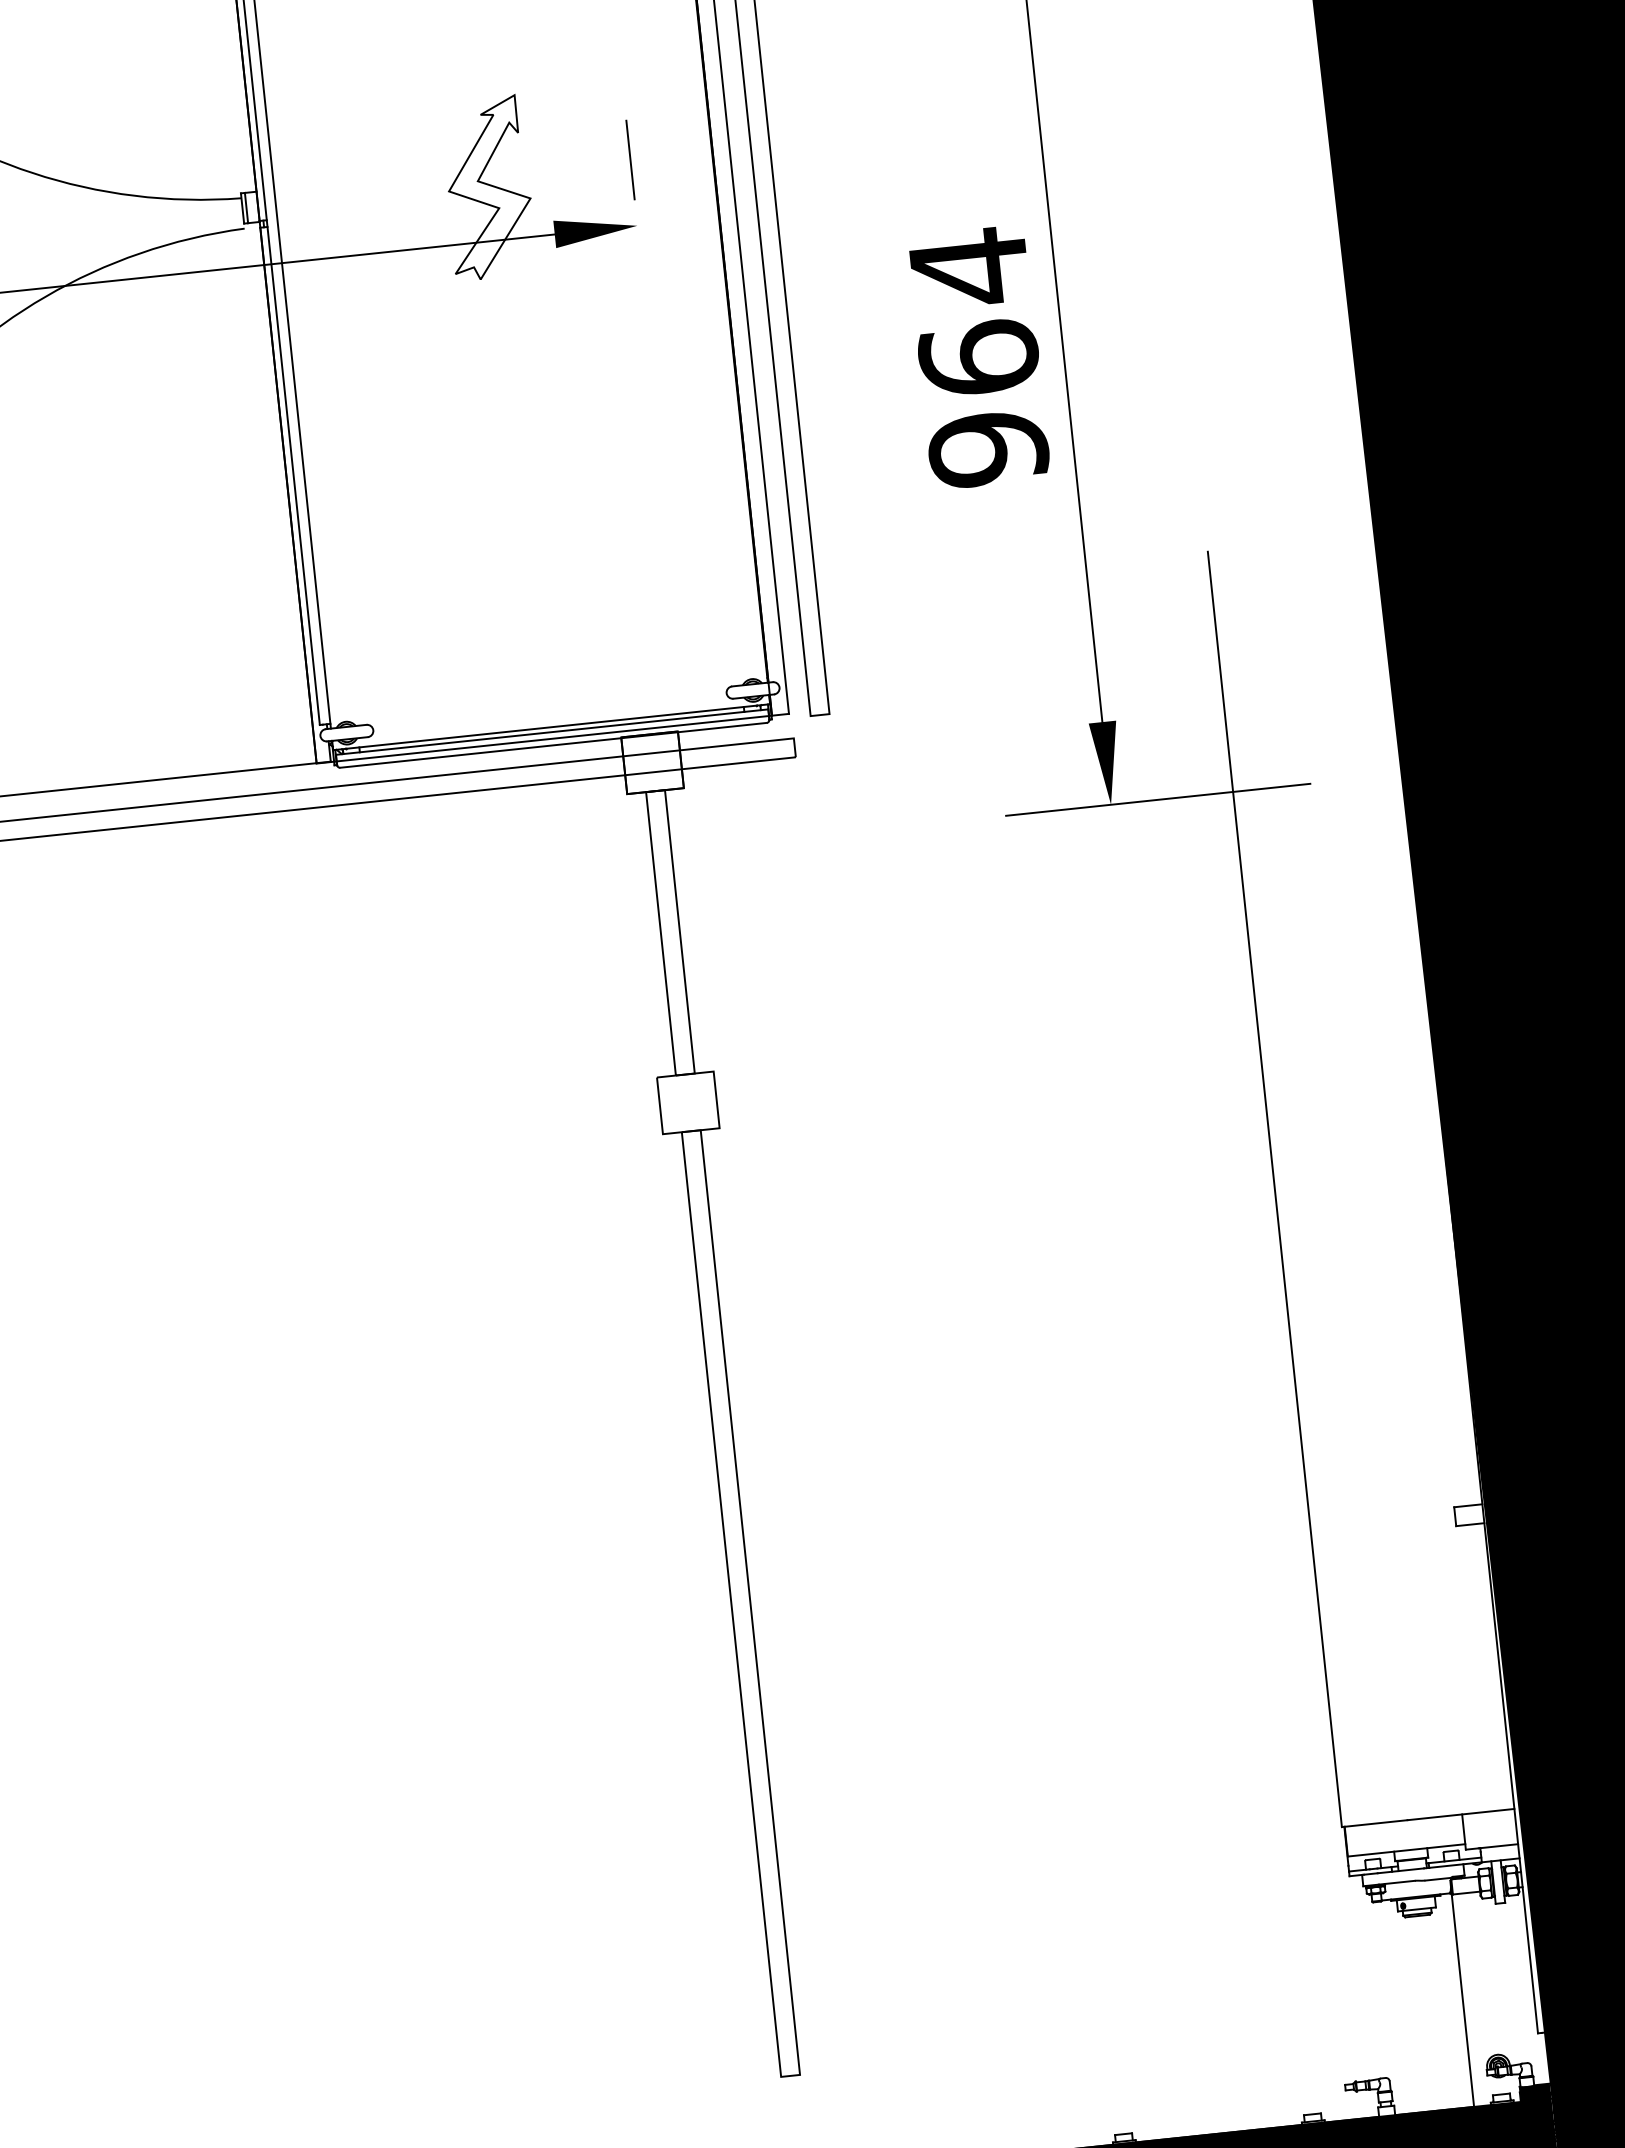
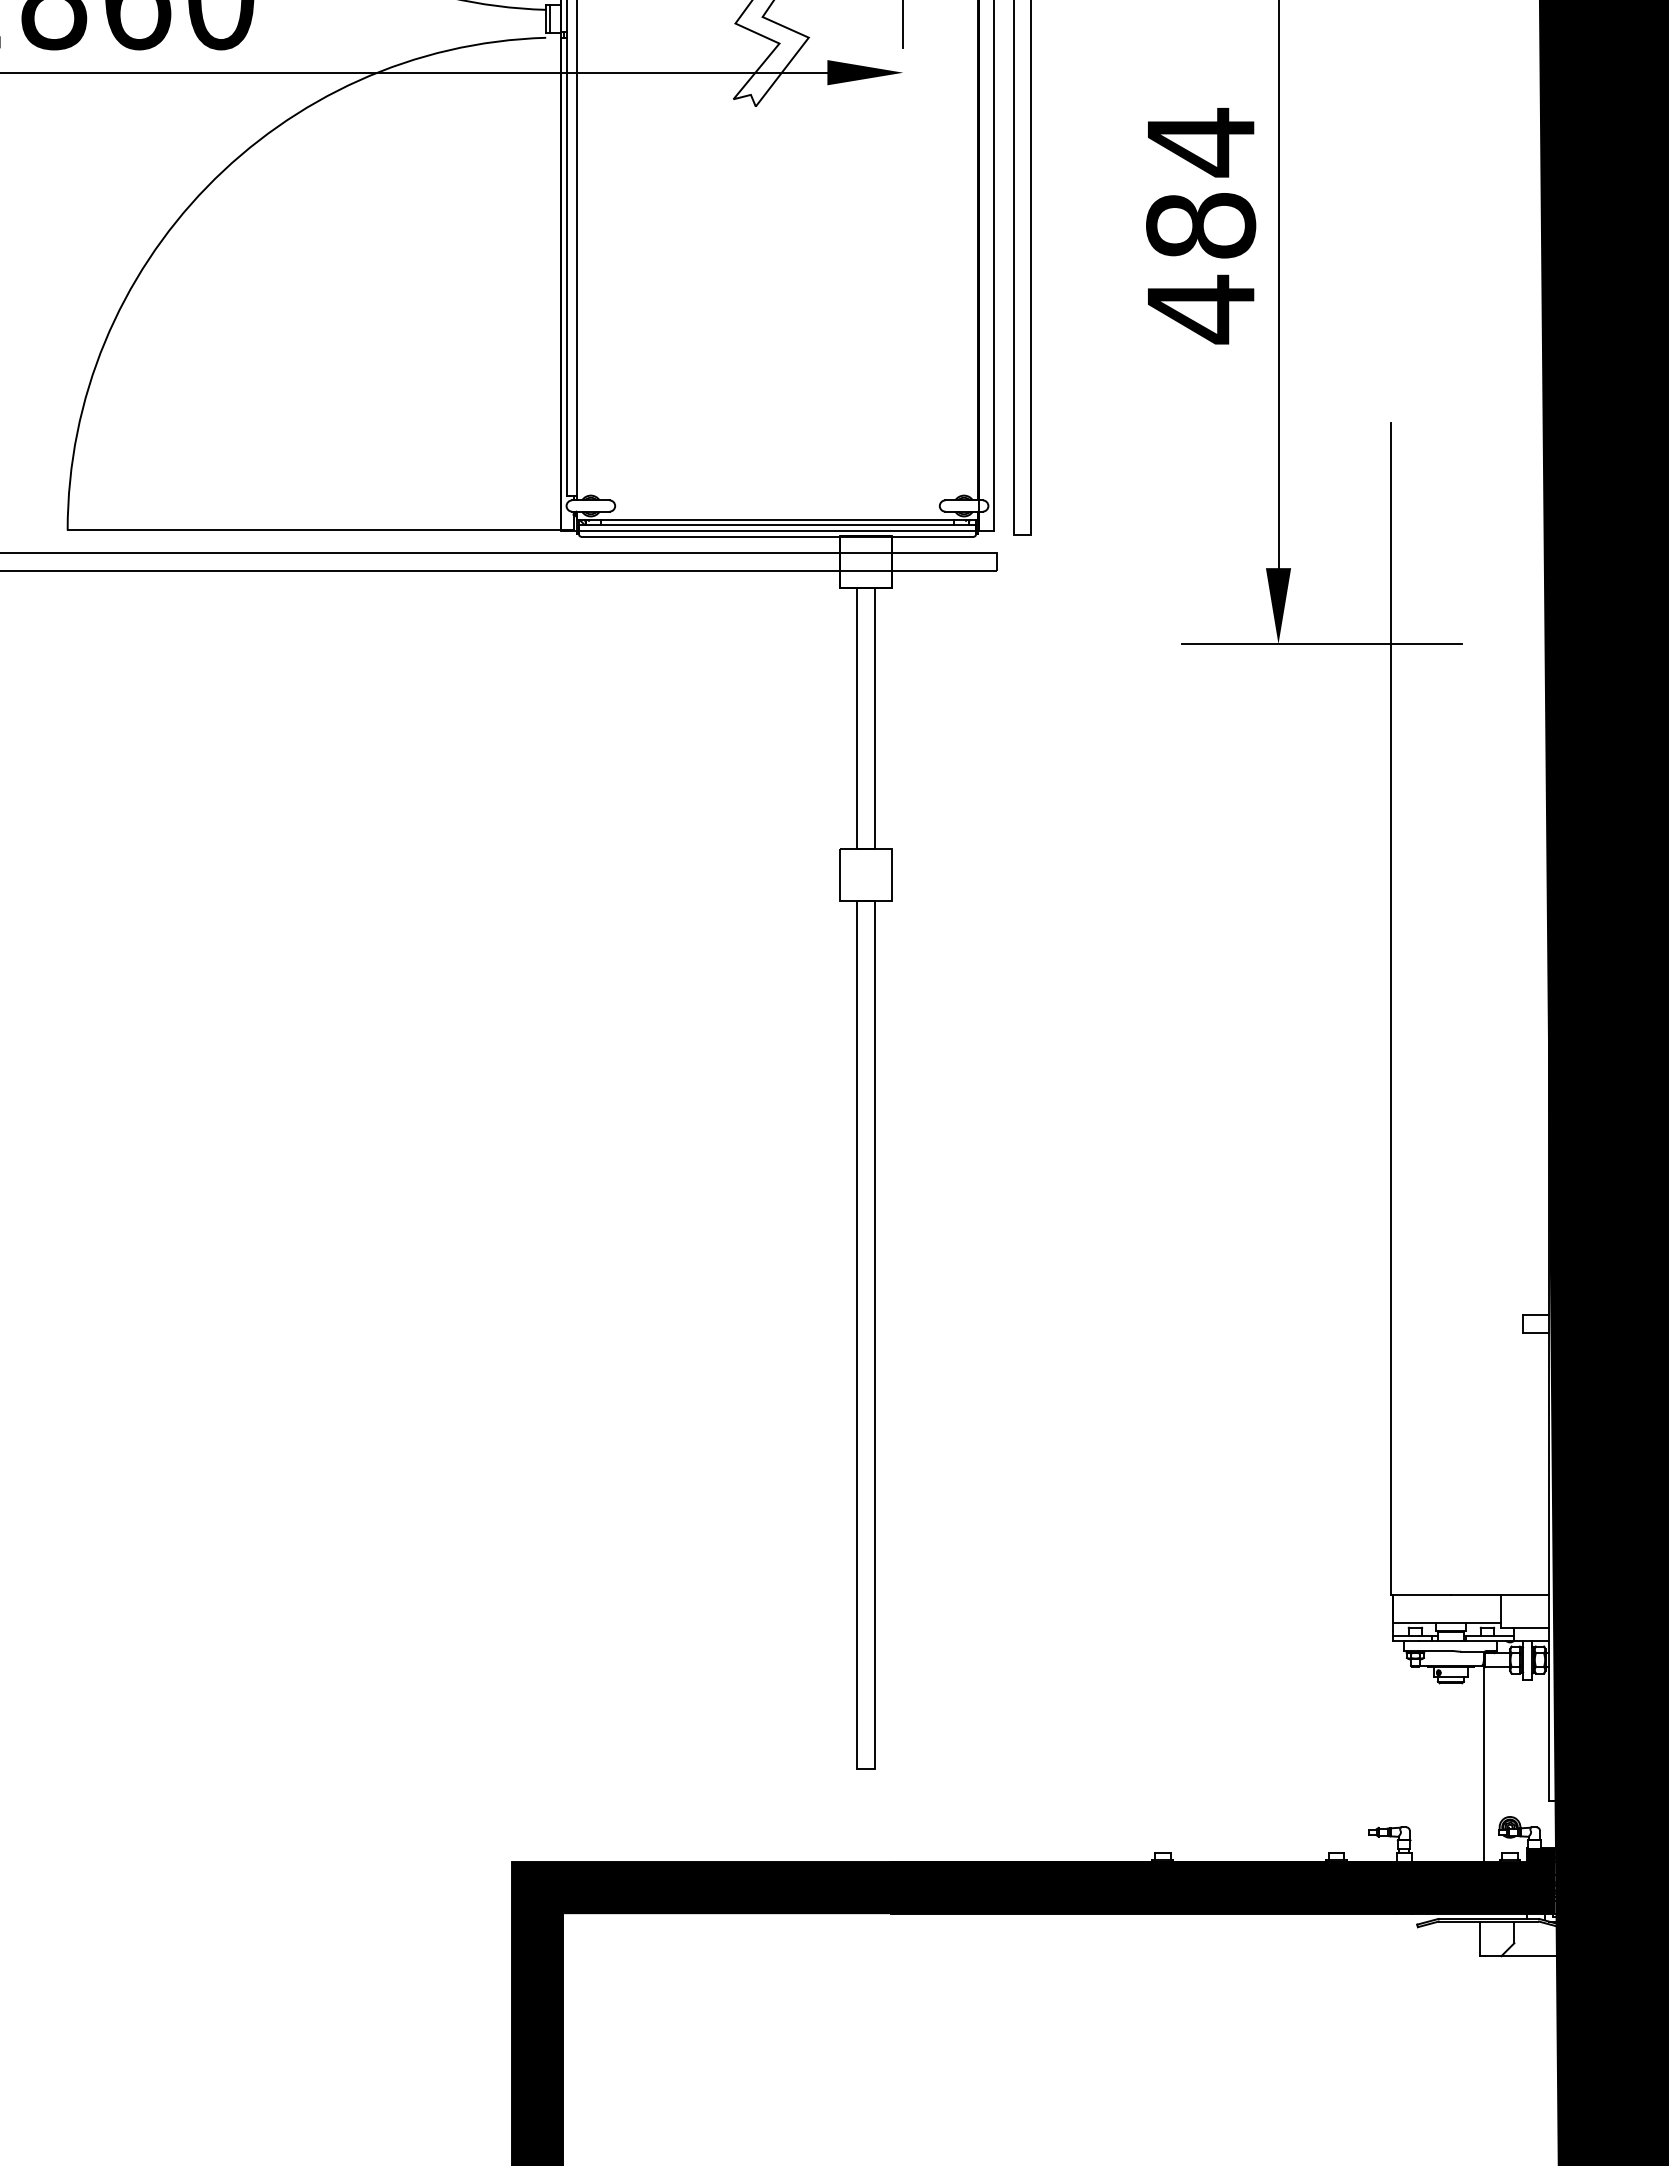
text: (984, 404) -> (1201, 268), 964 -> 484

